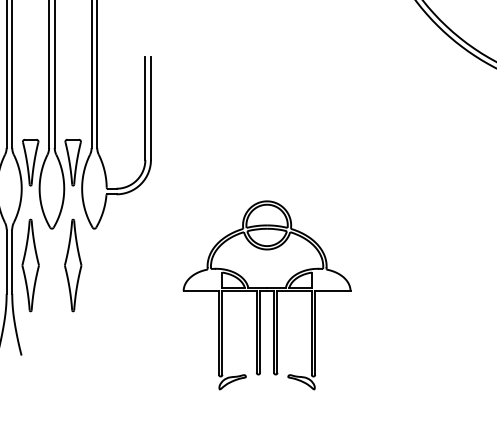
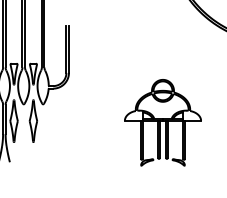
part: (266, 294) -> (162, 122), moved

